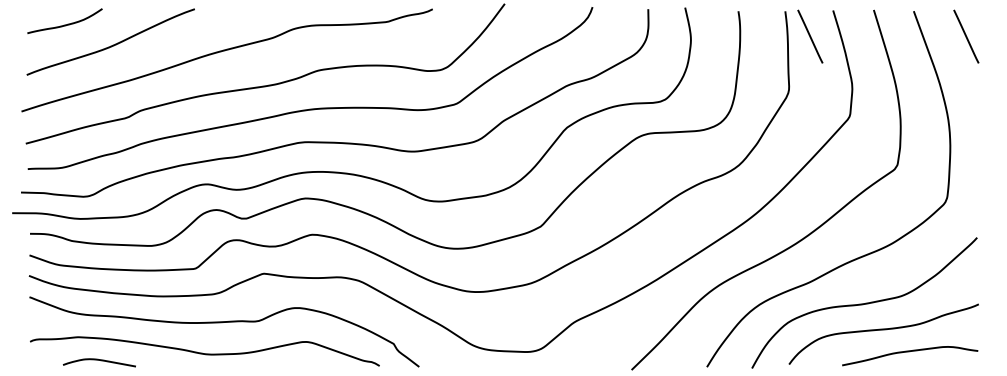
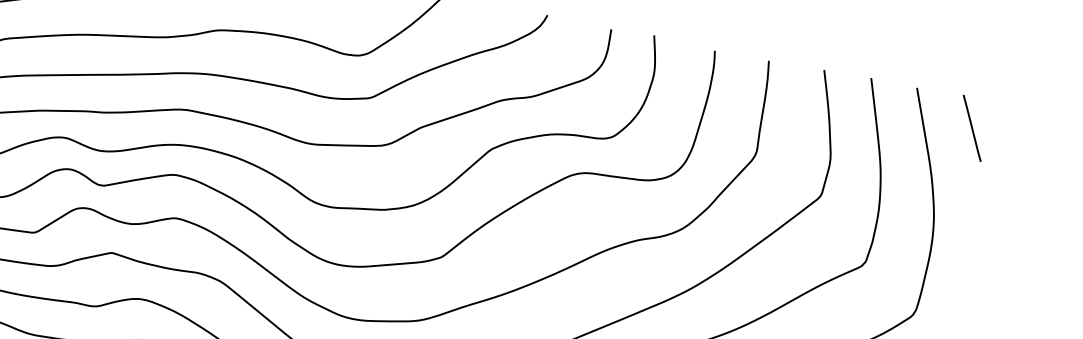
line: (810, 36) -> (792, 95), removed

